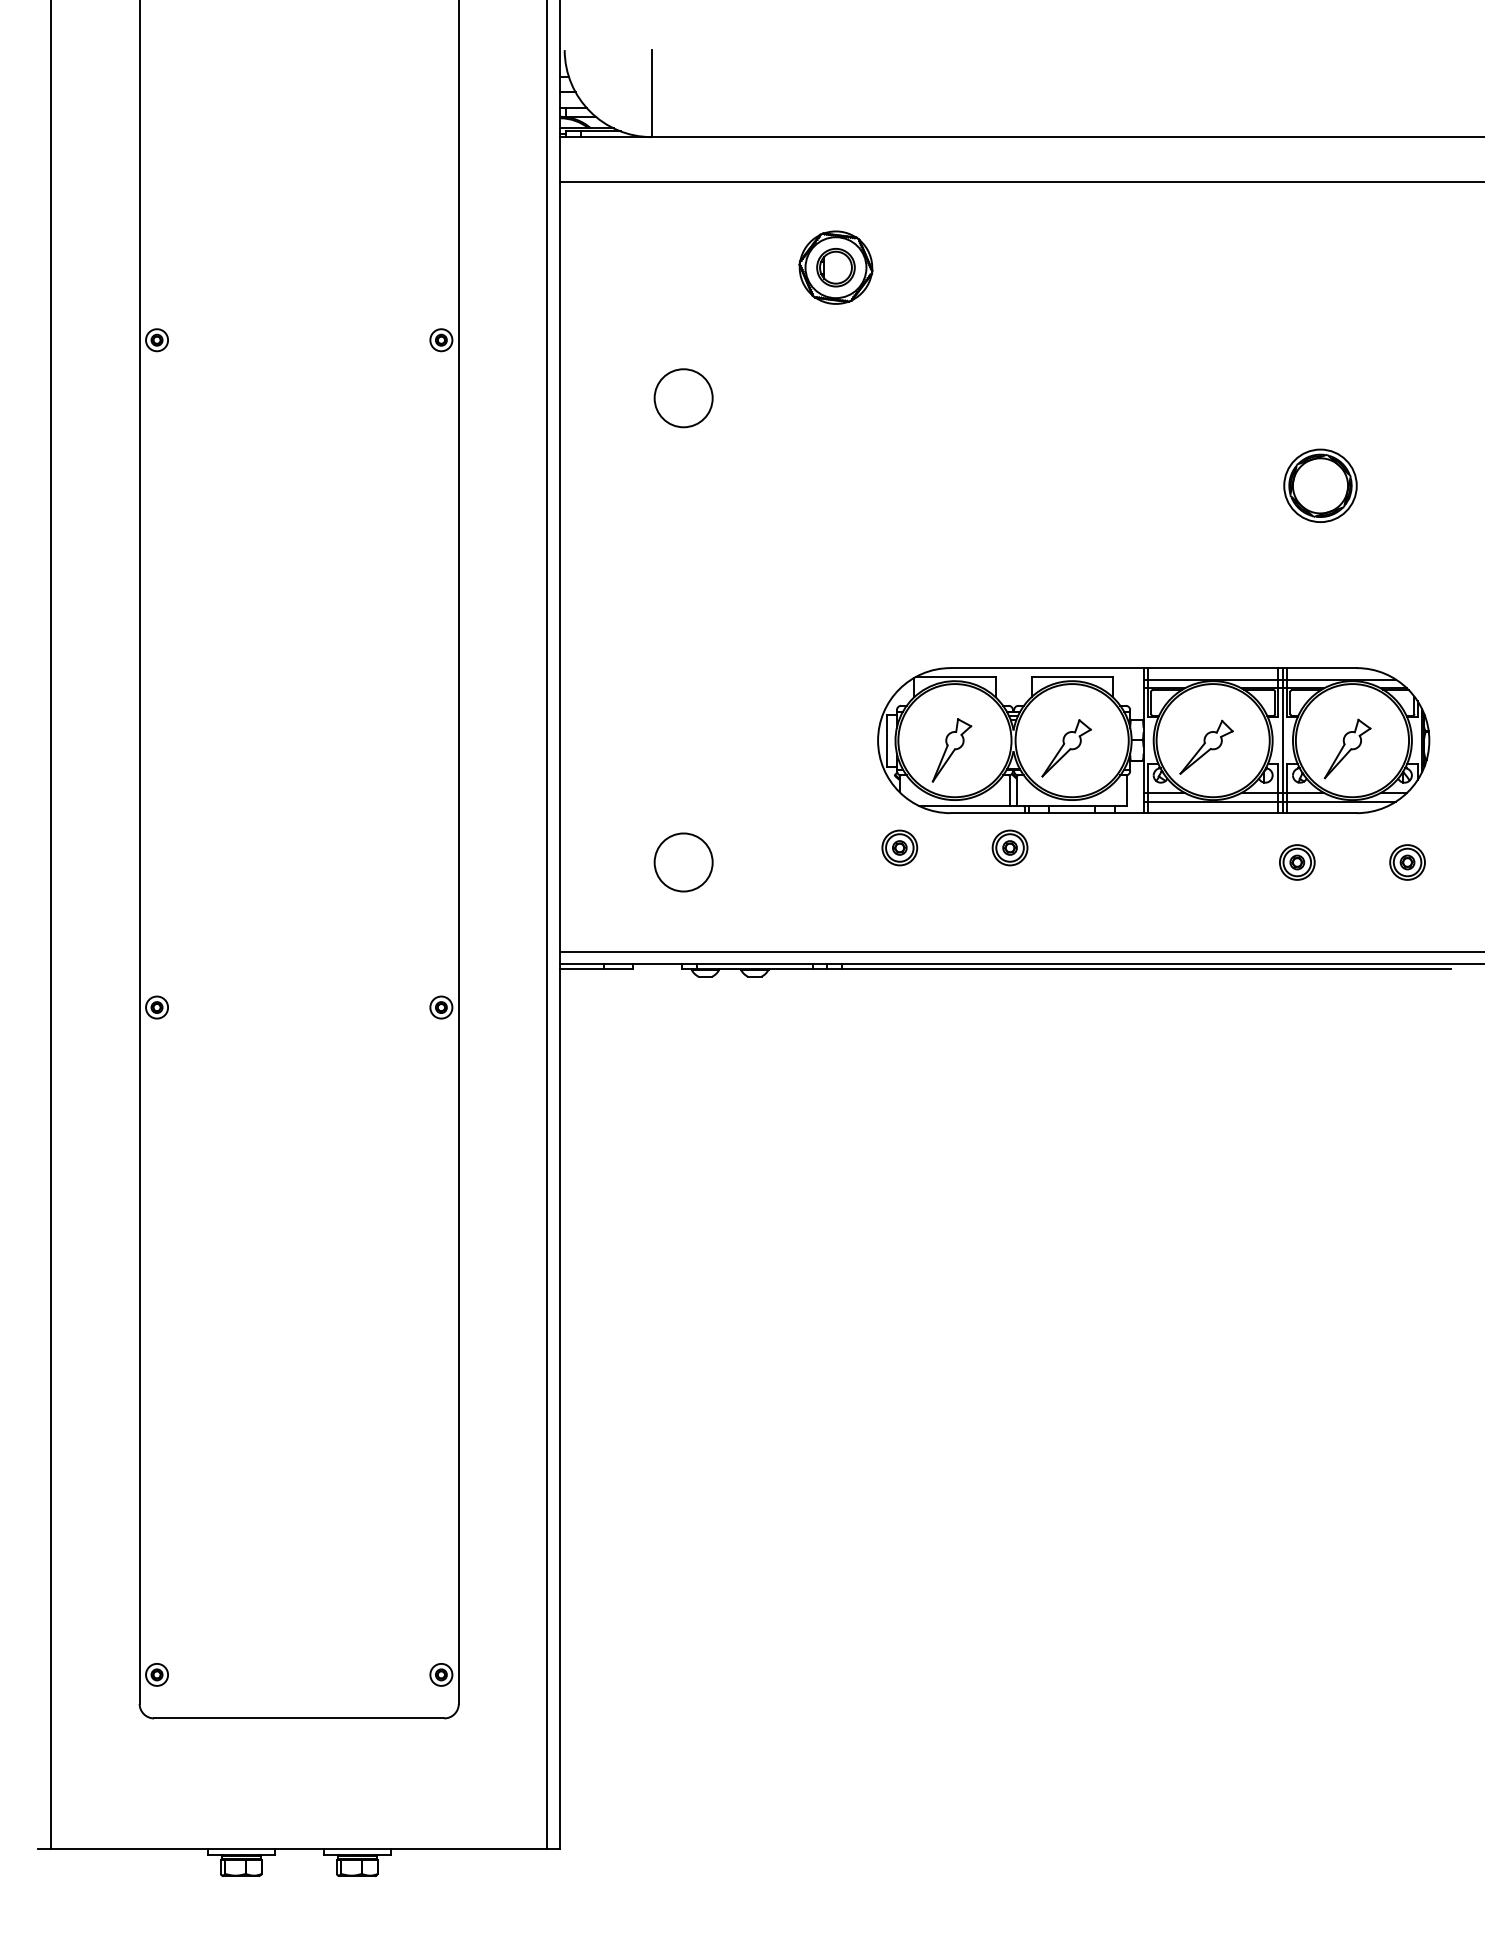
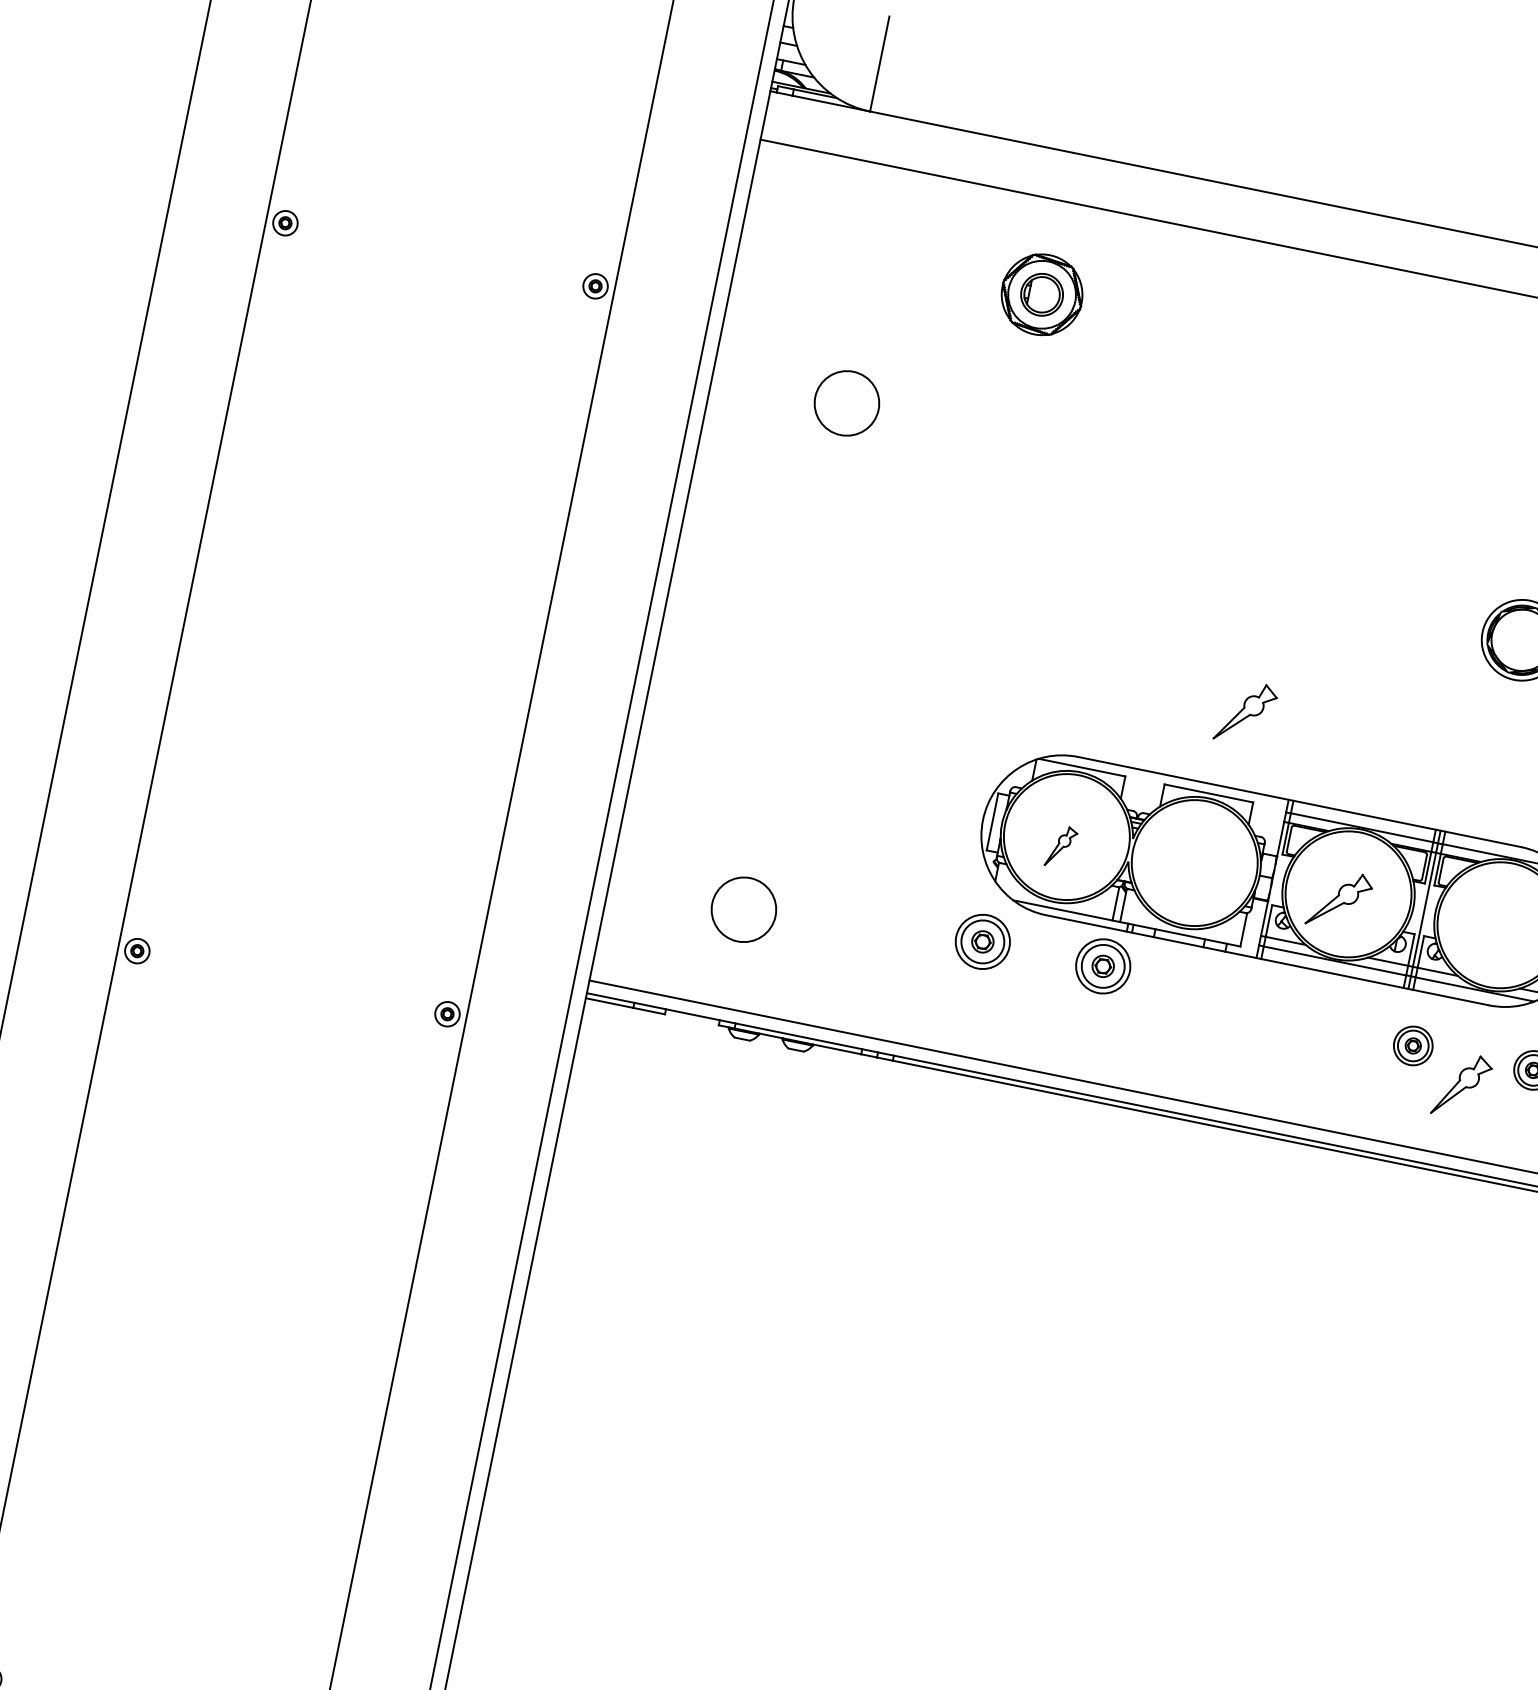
part: (1066, 748) -> (1246, 713), moved
part: (1347, 748) -> (1462, 1085), moved
part: (951, 750) -> (1060, 847), size x0.6
part: (899, 847) -> (982, 941), size x1.4
part: (1009, 847) -> (1102, 965), size x1.4

